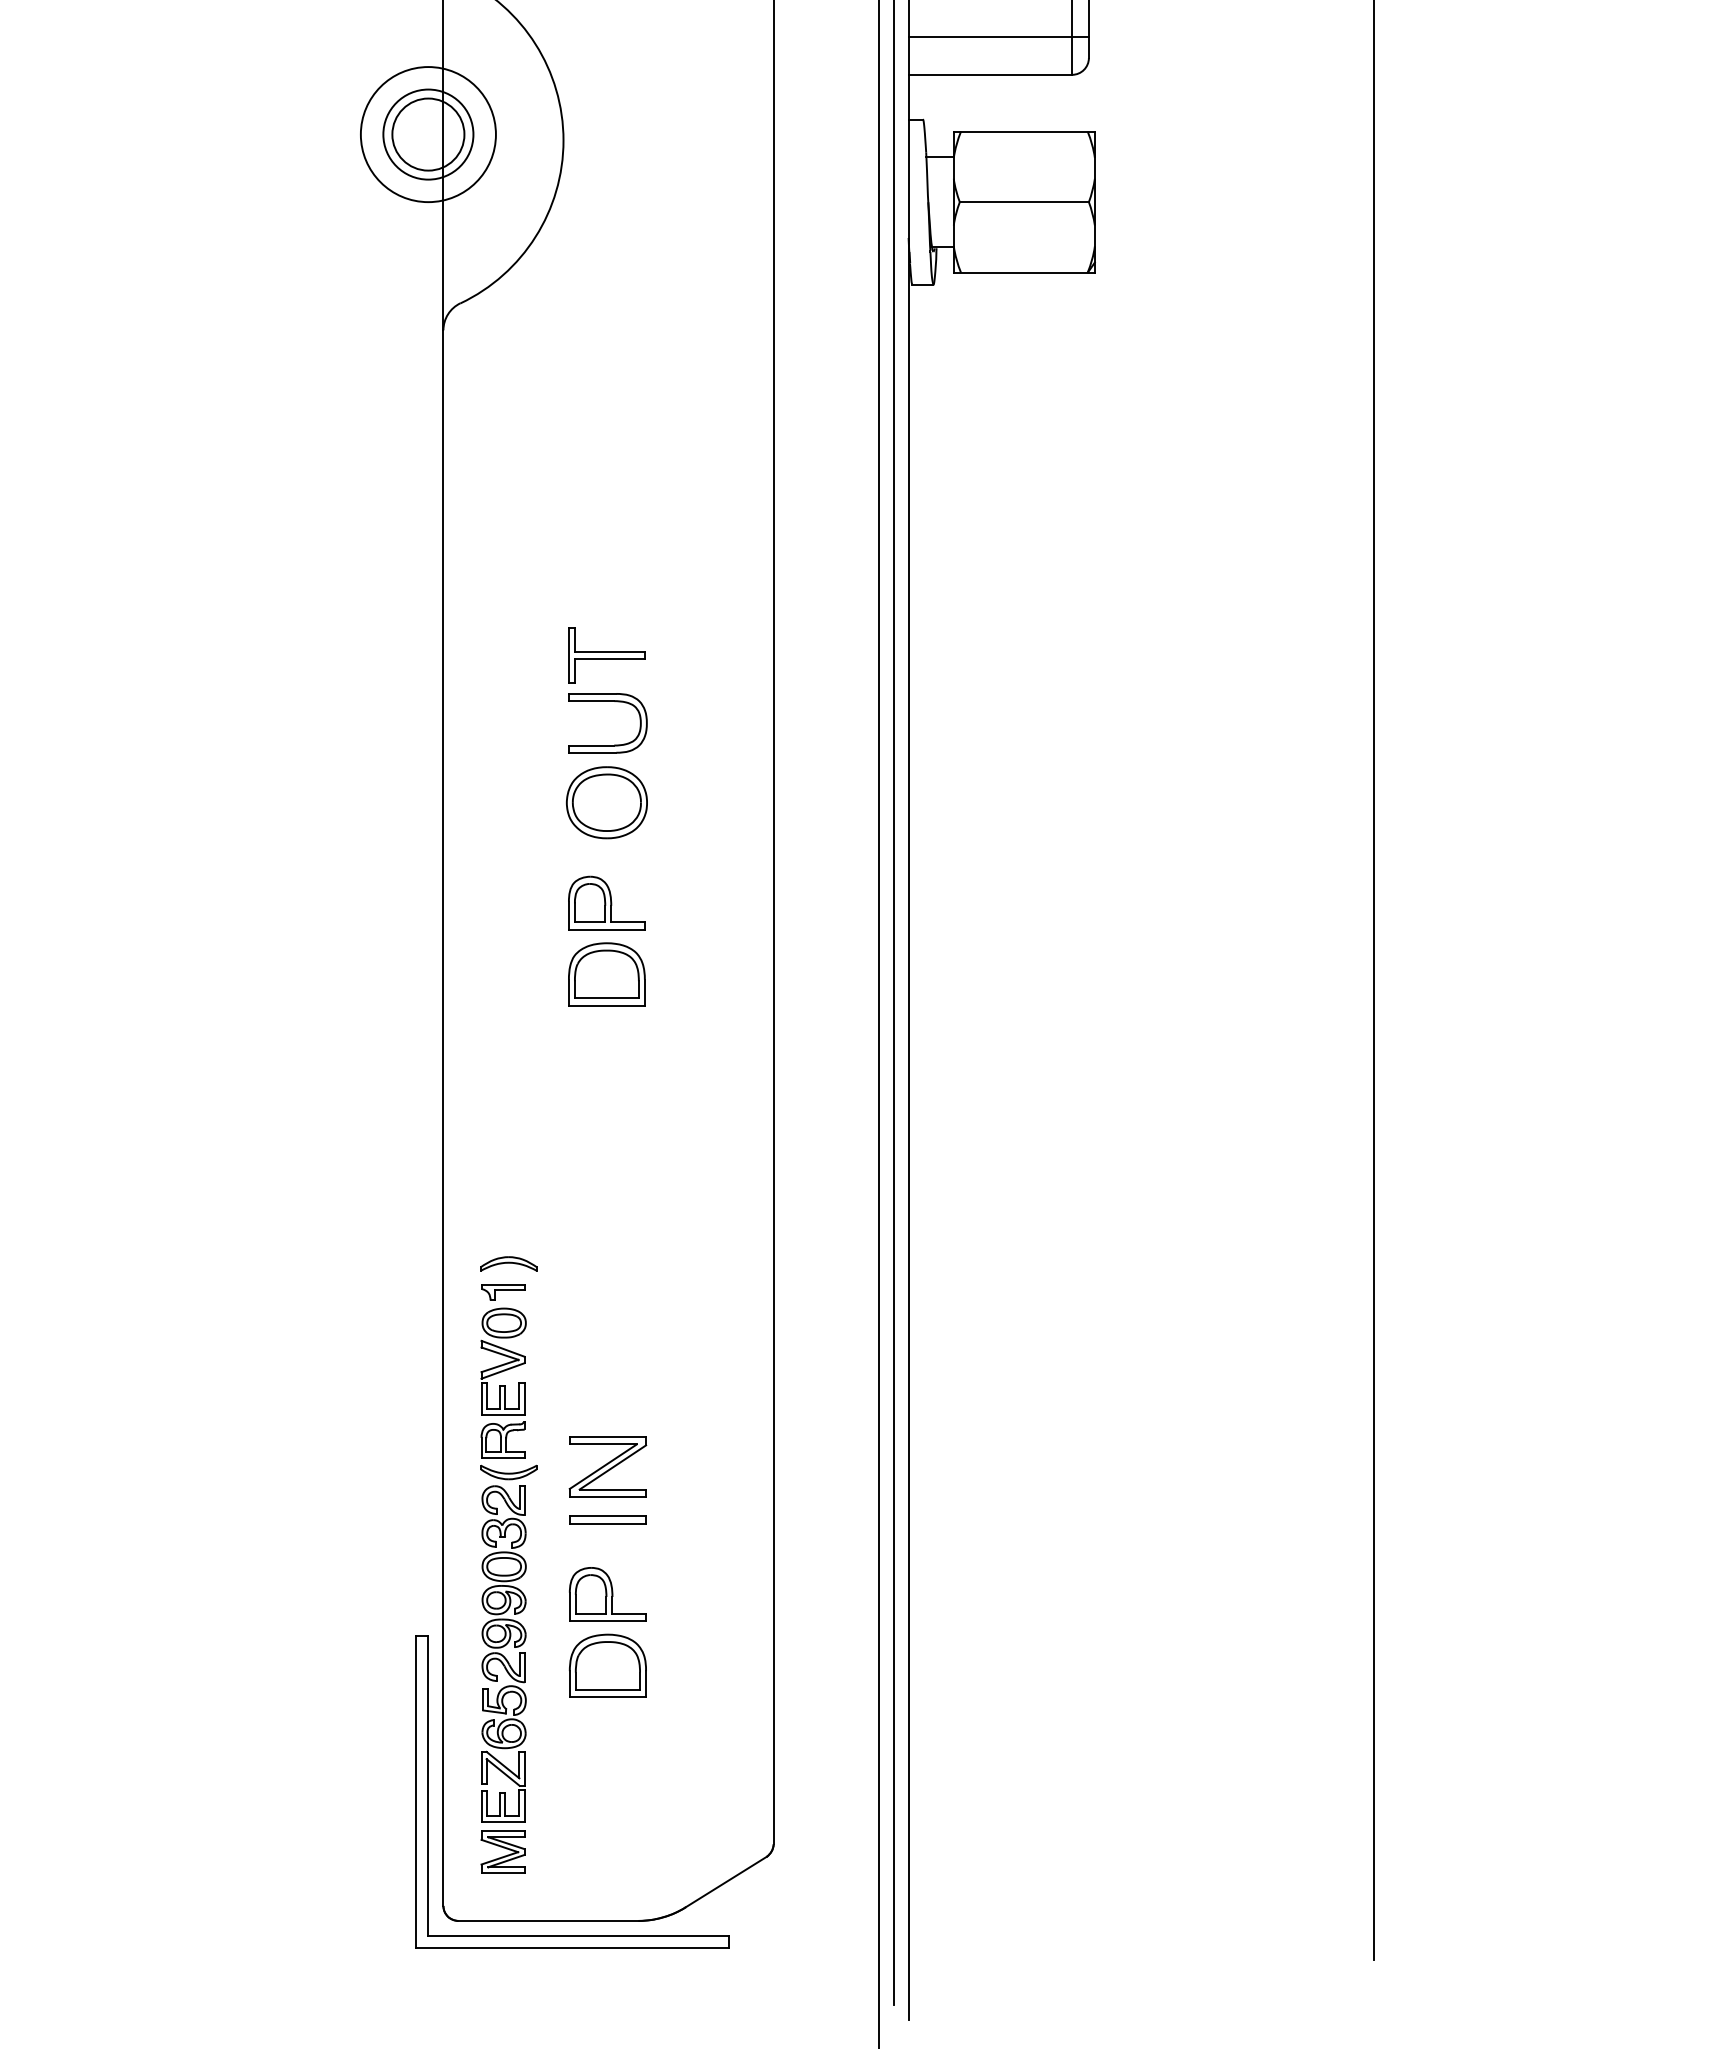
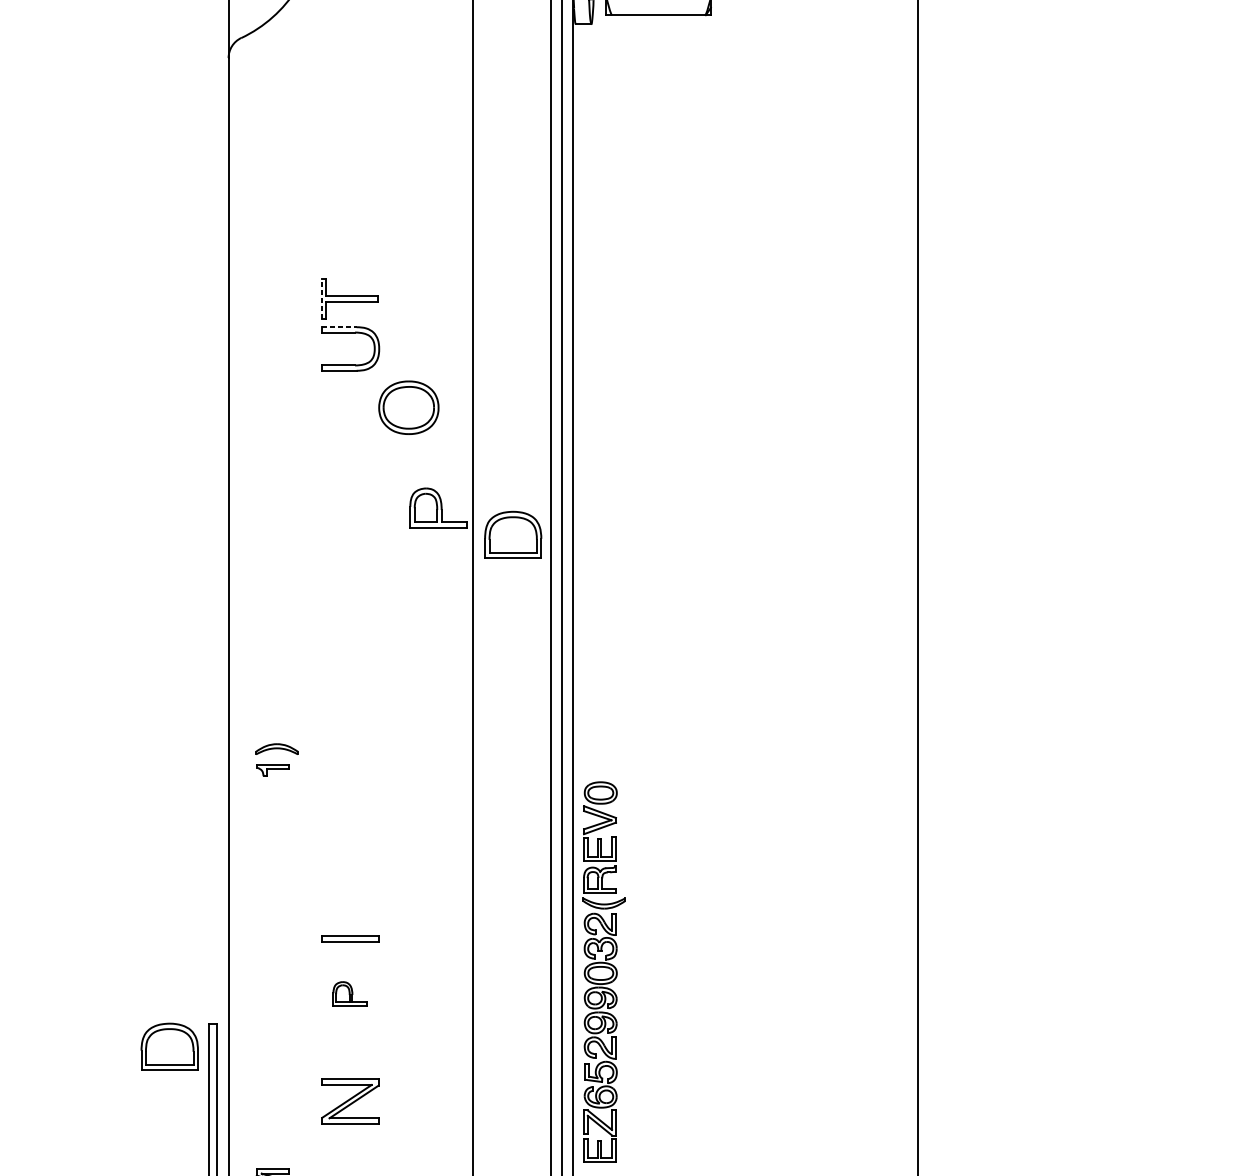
line: (568, 655) -> (321, 298), solid -> dashed
line: (592, 693) -> (338, 326), solid -> dashed
part: (606, 802) -> (408, 407), moved
part: (606, 902) -> (438, 507), moved
part: (606, 974) -> (512, 534), moved
part: (607, 1466) -> (350, 1101), moved
part: (508, 1564) -> (603, 971), moved
part: (607, 1594) -> (350, 993), size x0.6
part: (607, 1665) -> (169, 1046), moved

